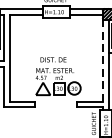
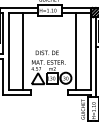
line: (26, 58) -> (23, 51), added
line: (86, 58) -> (76, 51), added
line: (103, 58) -> (91, 51), dashed -> solid

